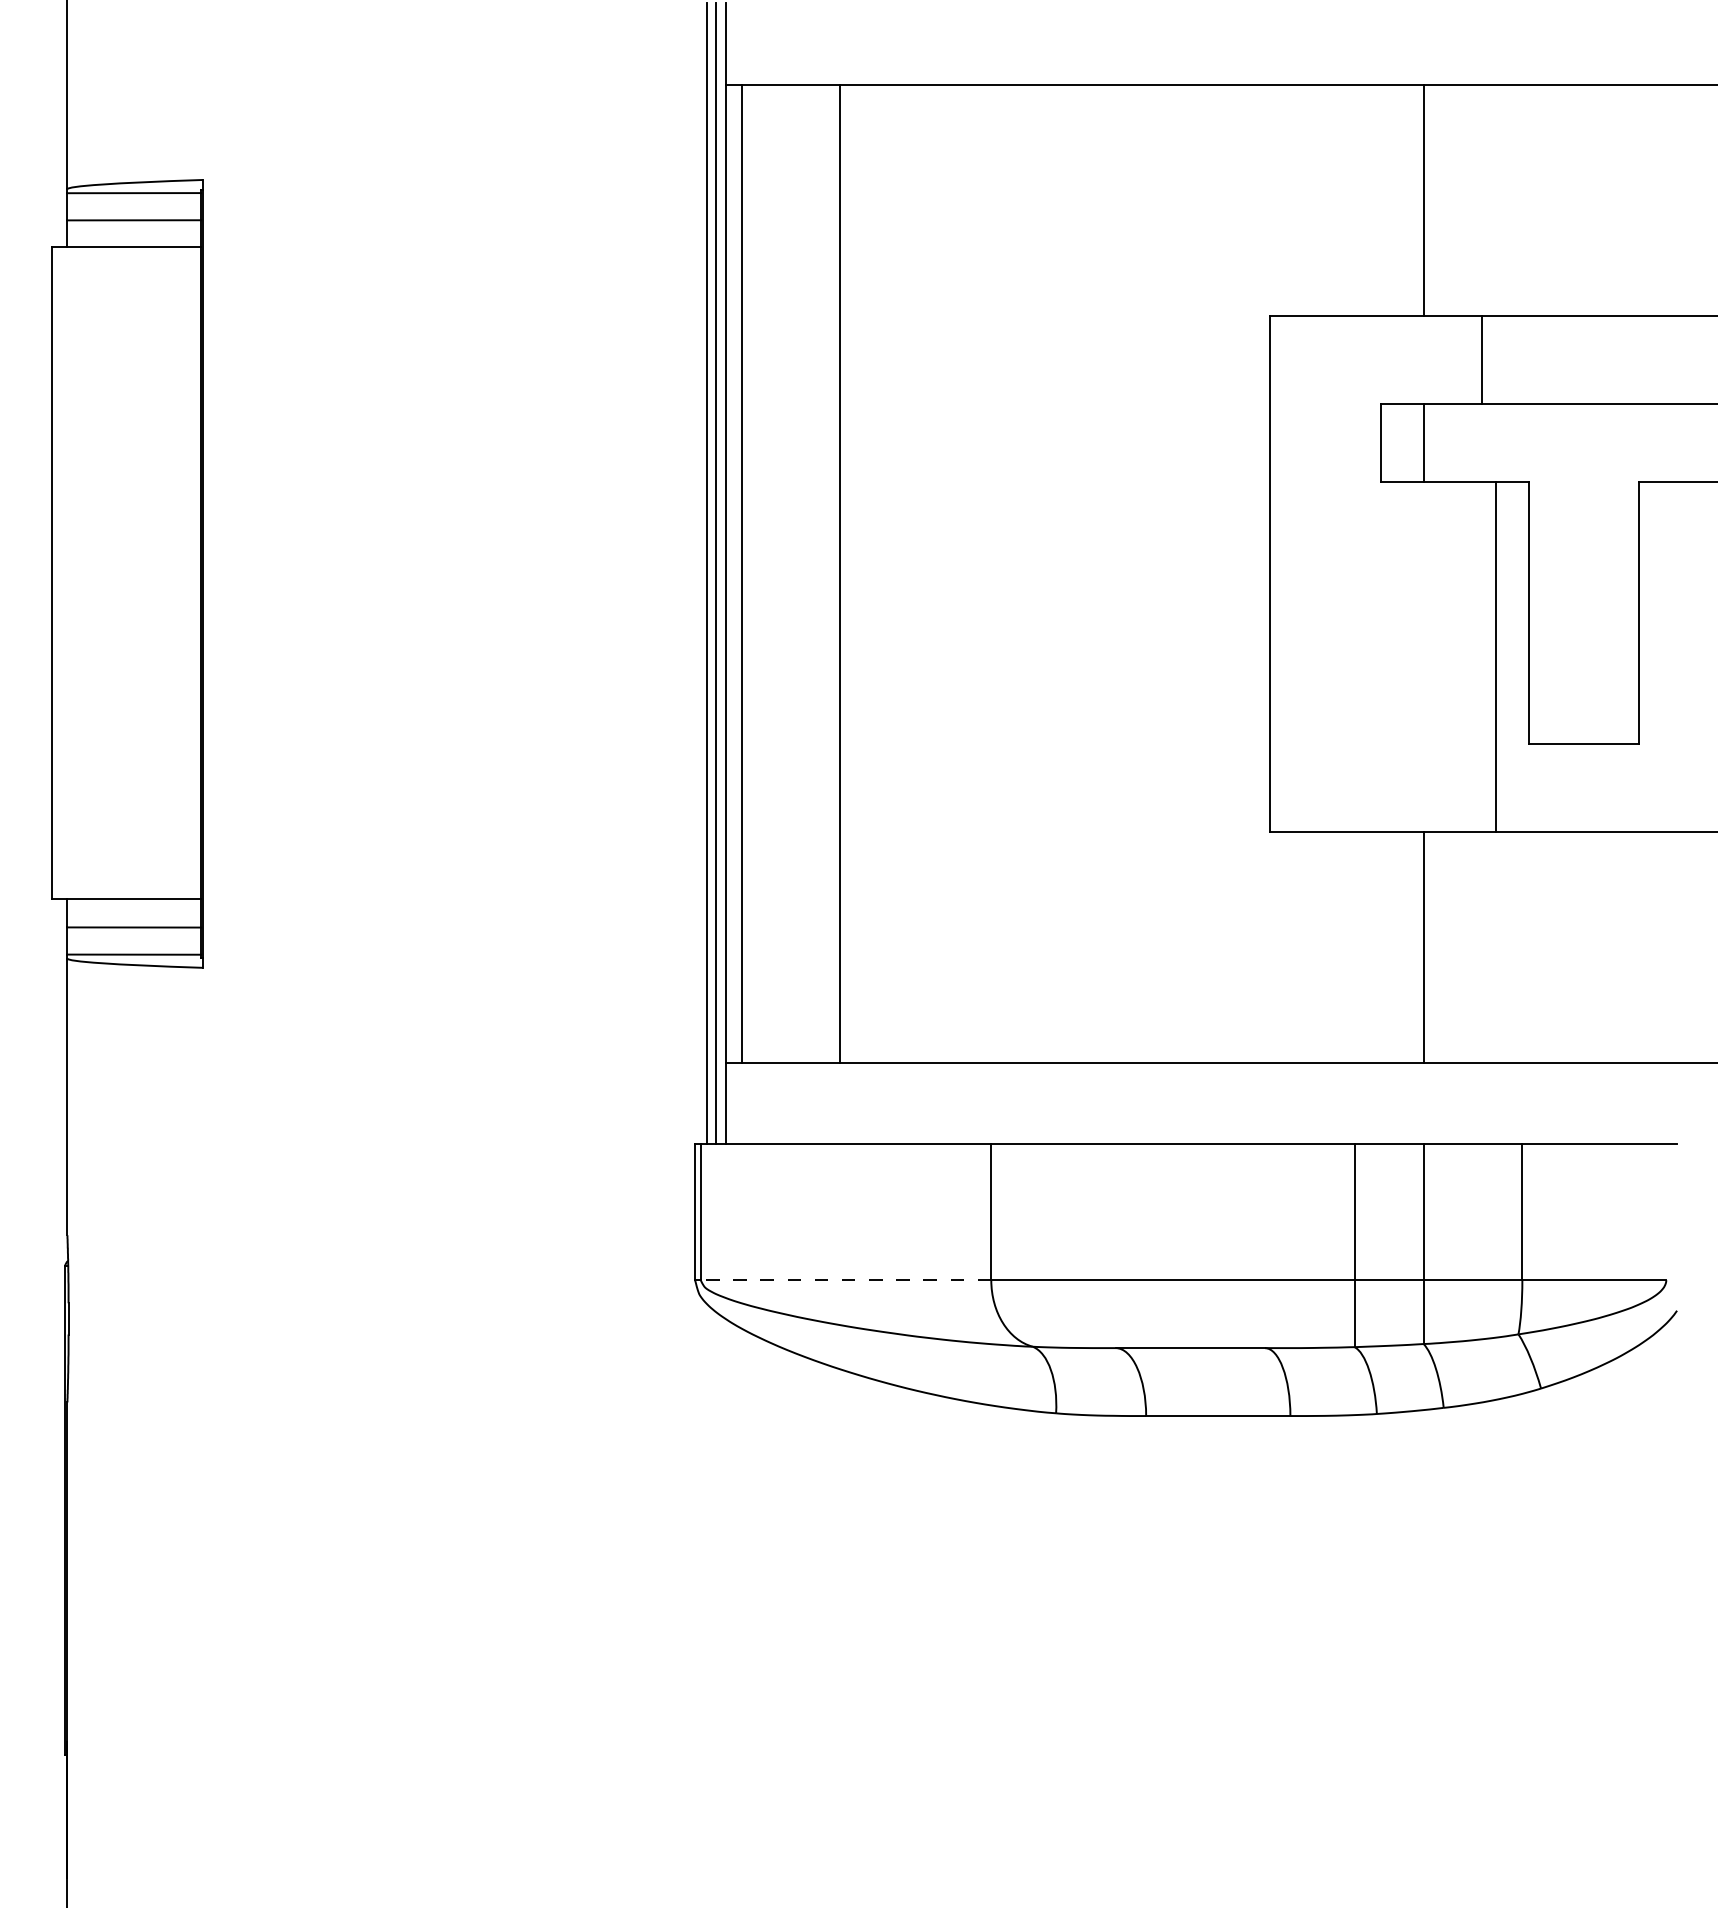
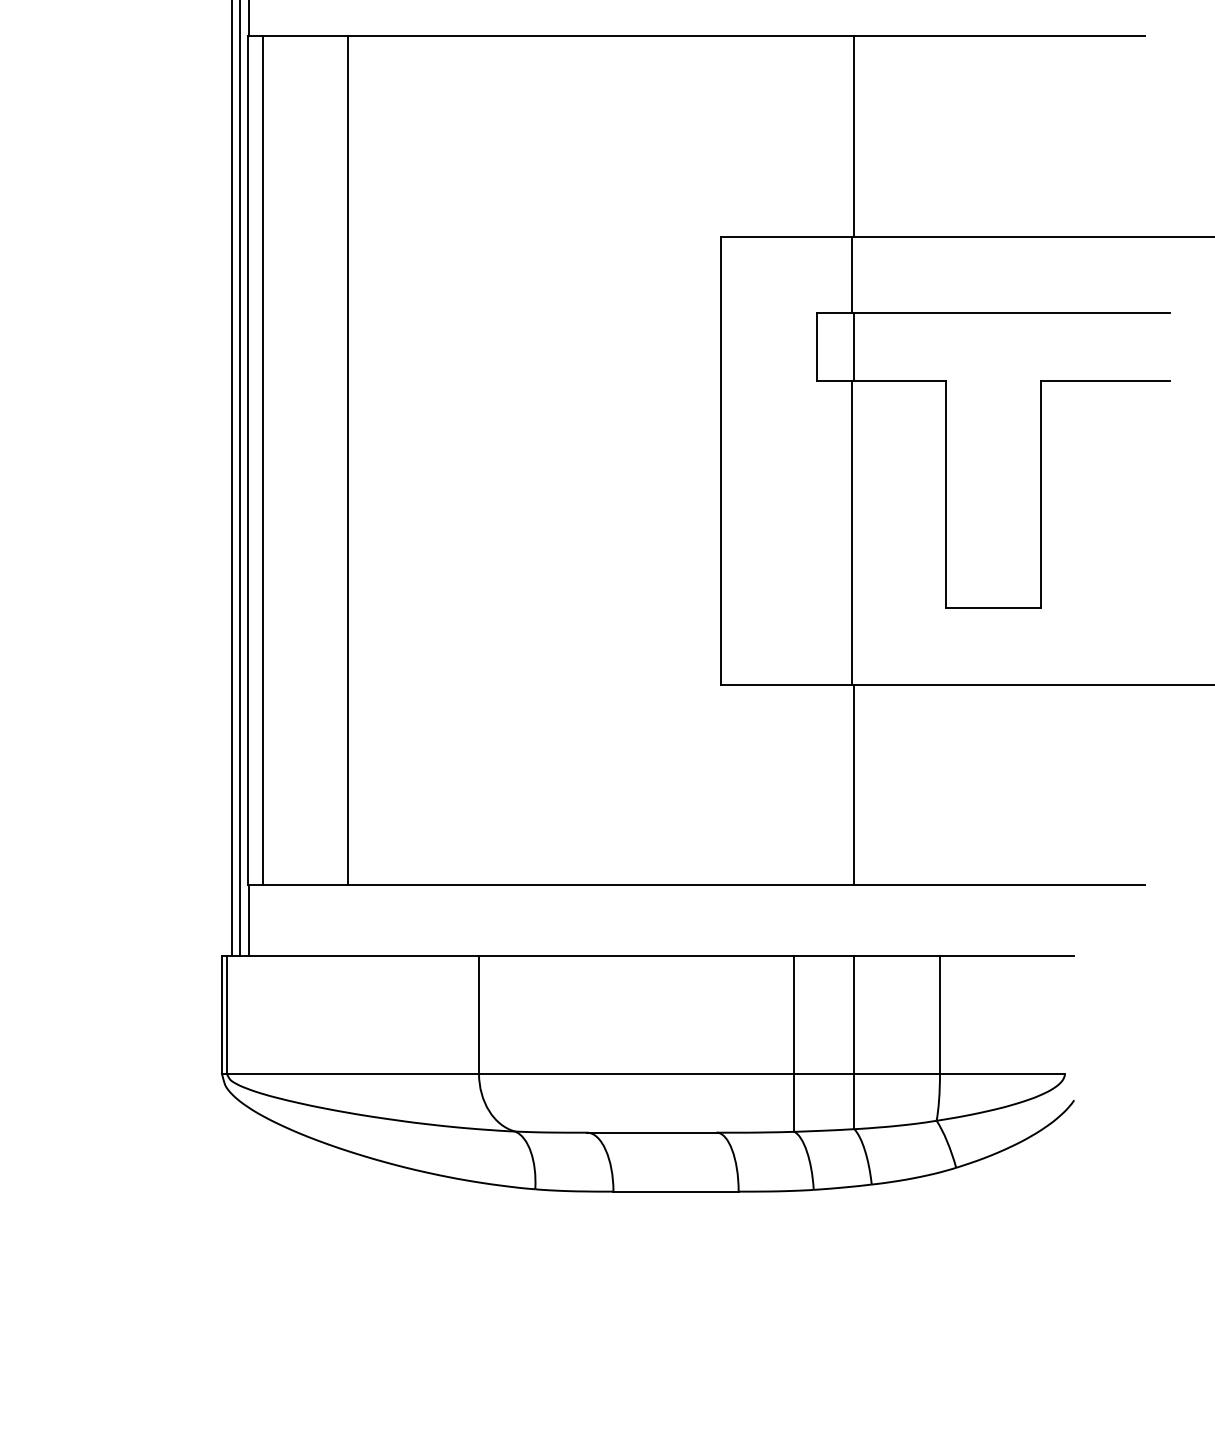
line: (1481, 359) -> (851, 274), moved
line: (1495, 656) -> (851, 532), moved
line: (845, 1280) -> (352, 1074), dashed -> solid

